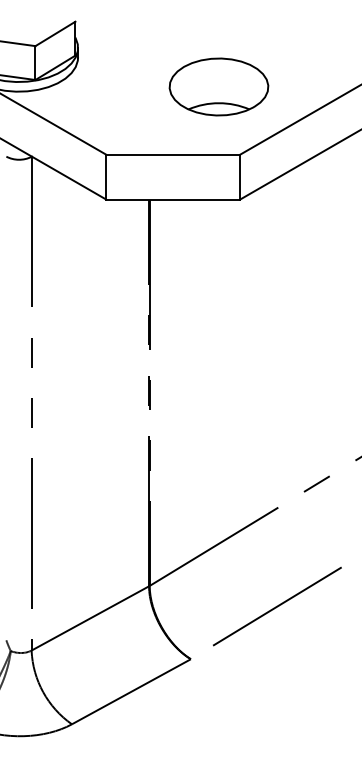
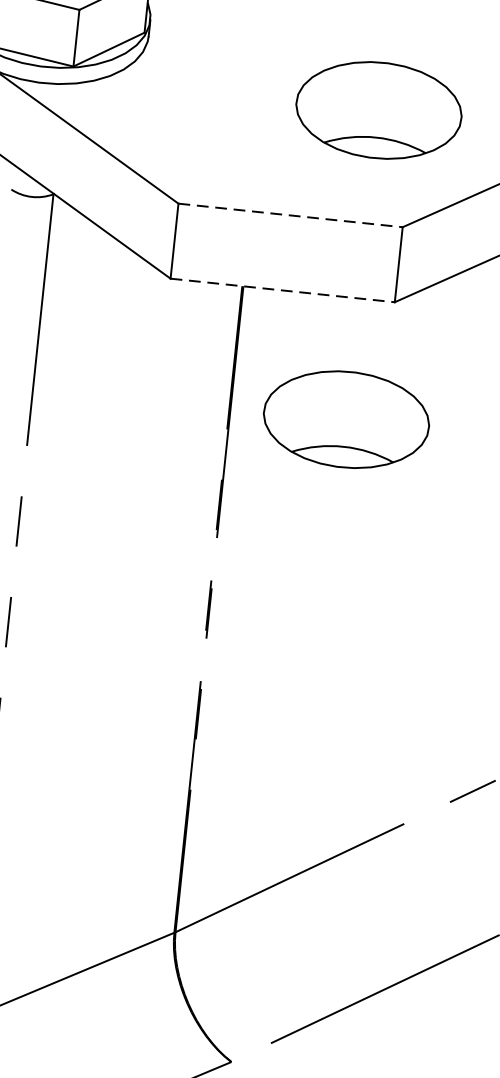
line: (173, 154) -> (291, 215), solid -> dashed
line: (173, 199) -> (283, 290), solid -> dashed
part: (218, 271) -> (345, 418), added

